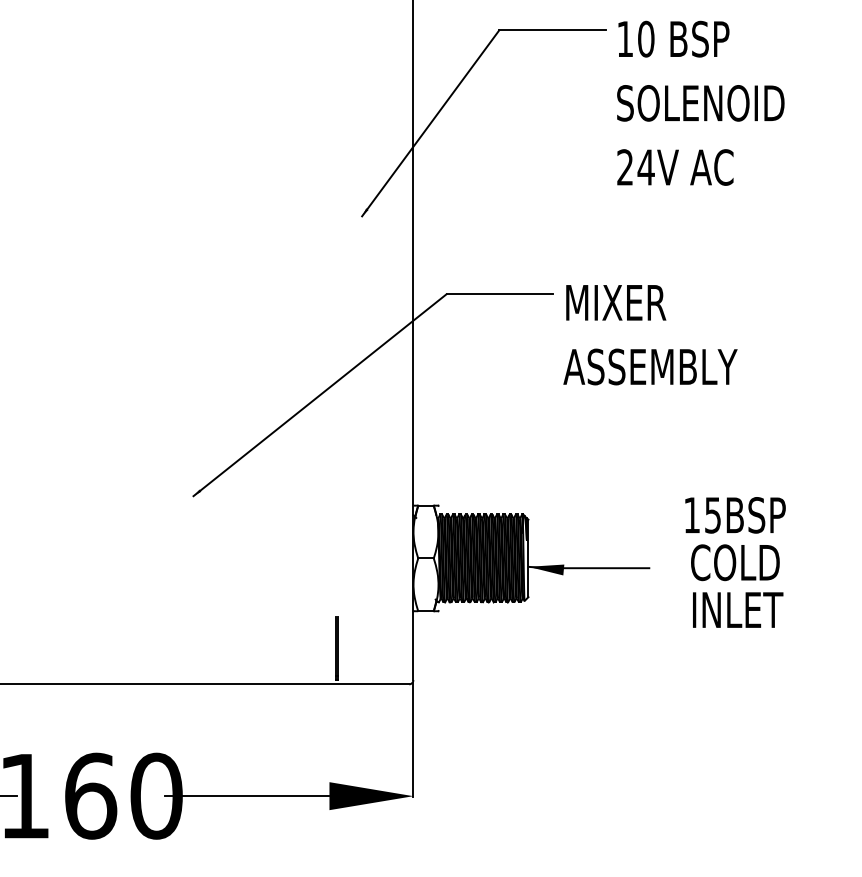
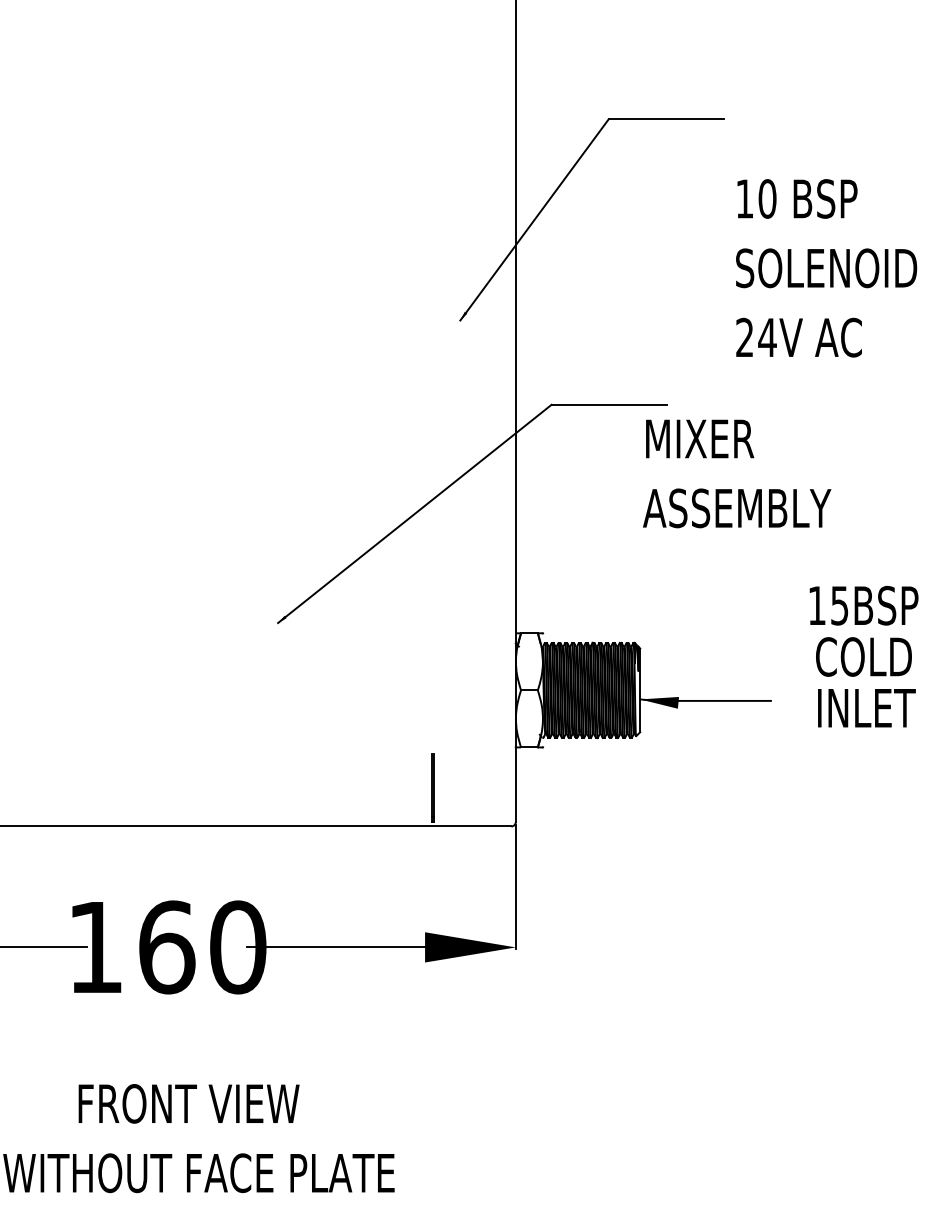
text: (700, 103) -> (826, 268), moved
text: (650, 334) -> (737, 473), moved
text: (734, 562) -> (863, 656), moved

